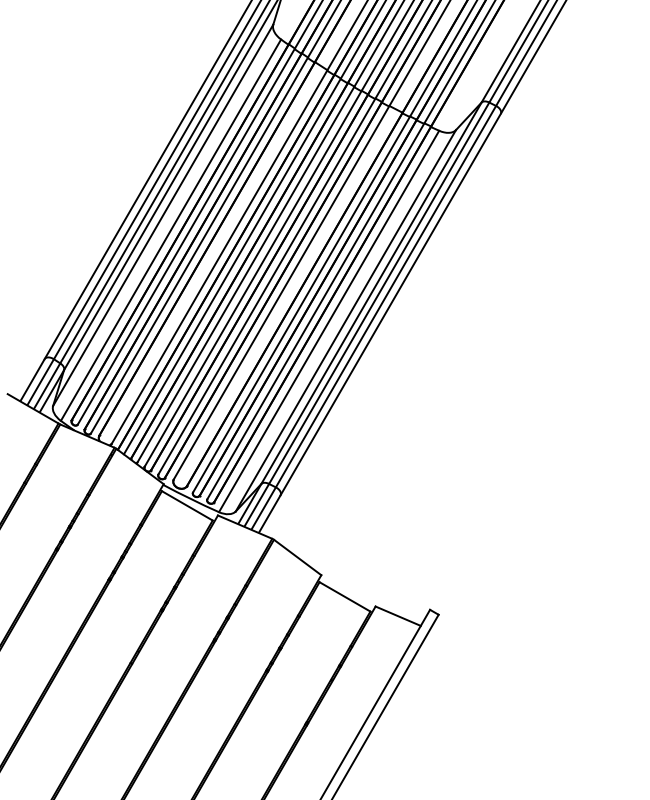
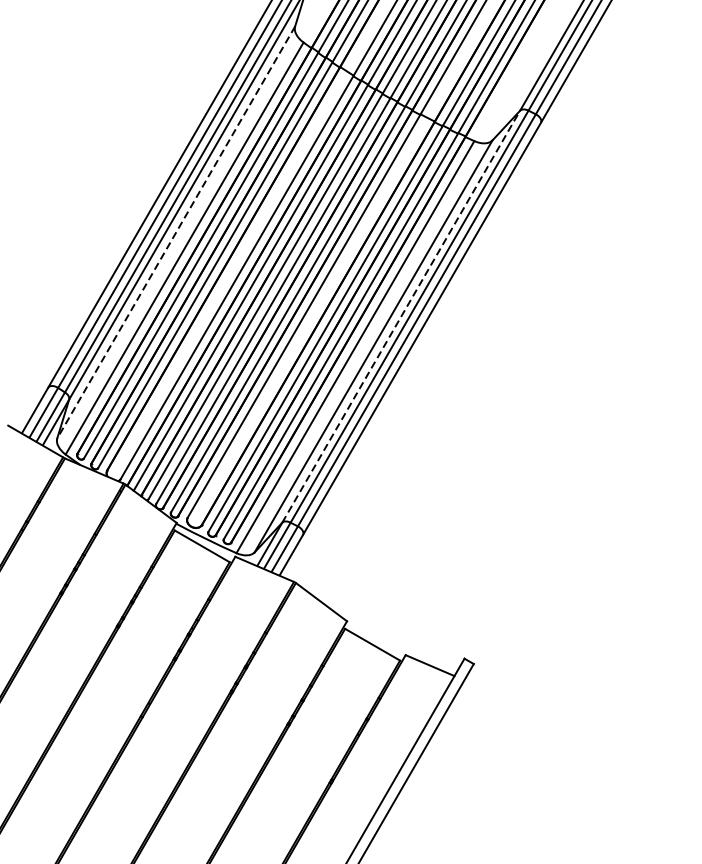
line: (162, 215) -> (175, 232), solid -> dashed
line: (371, 292) -> (401, 315), solid -> dashed

